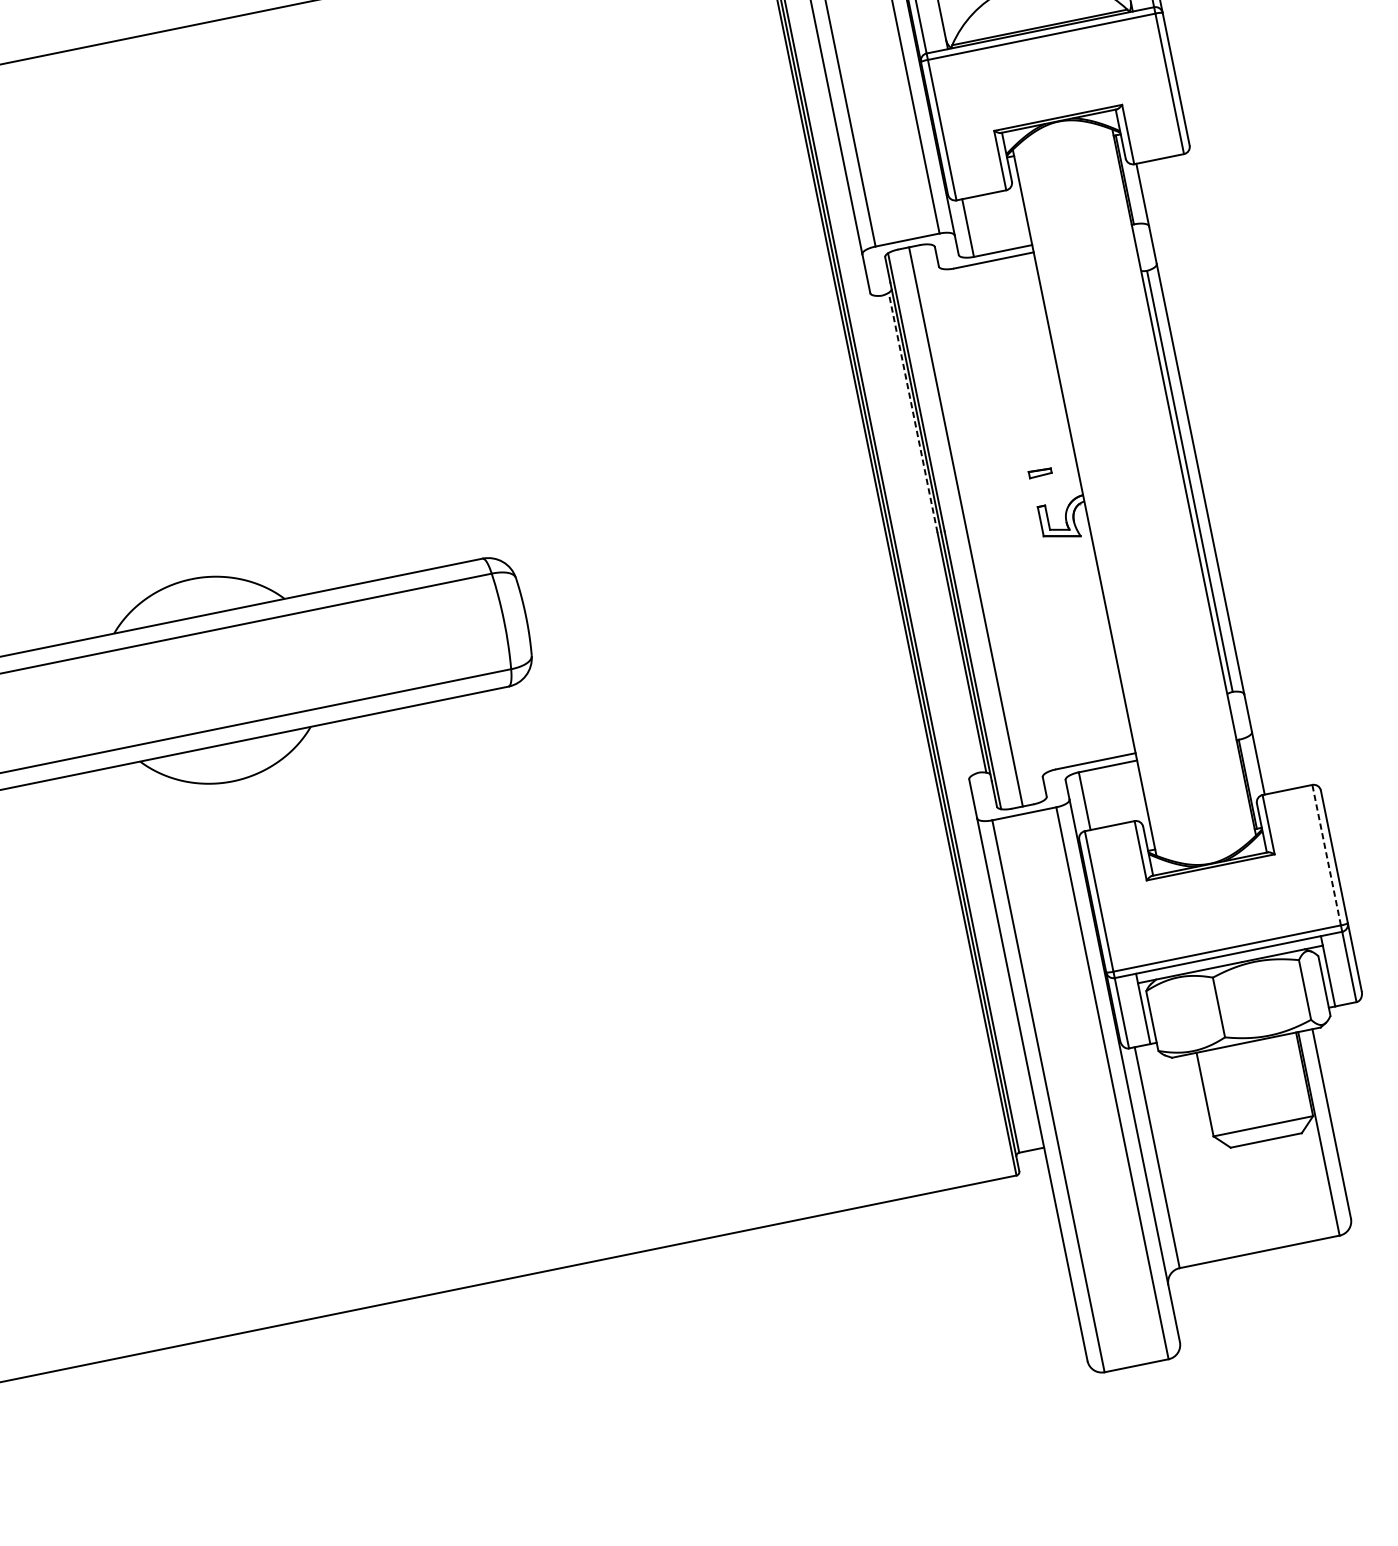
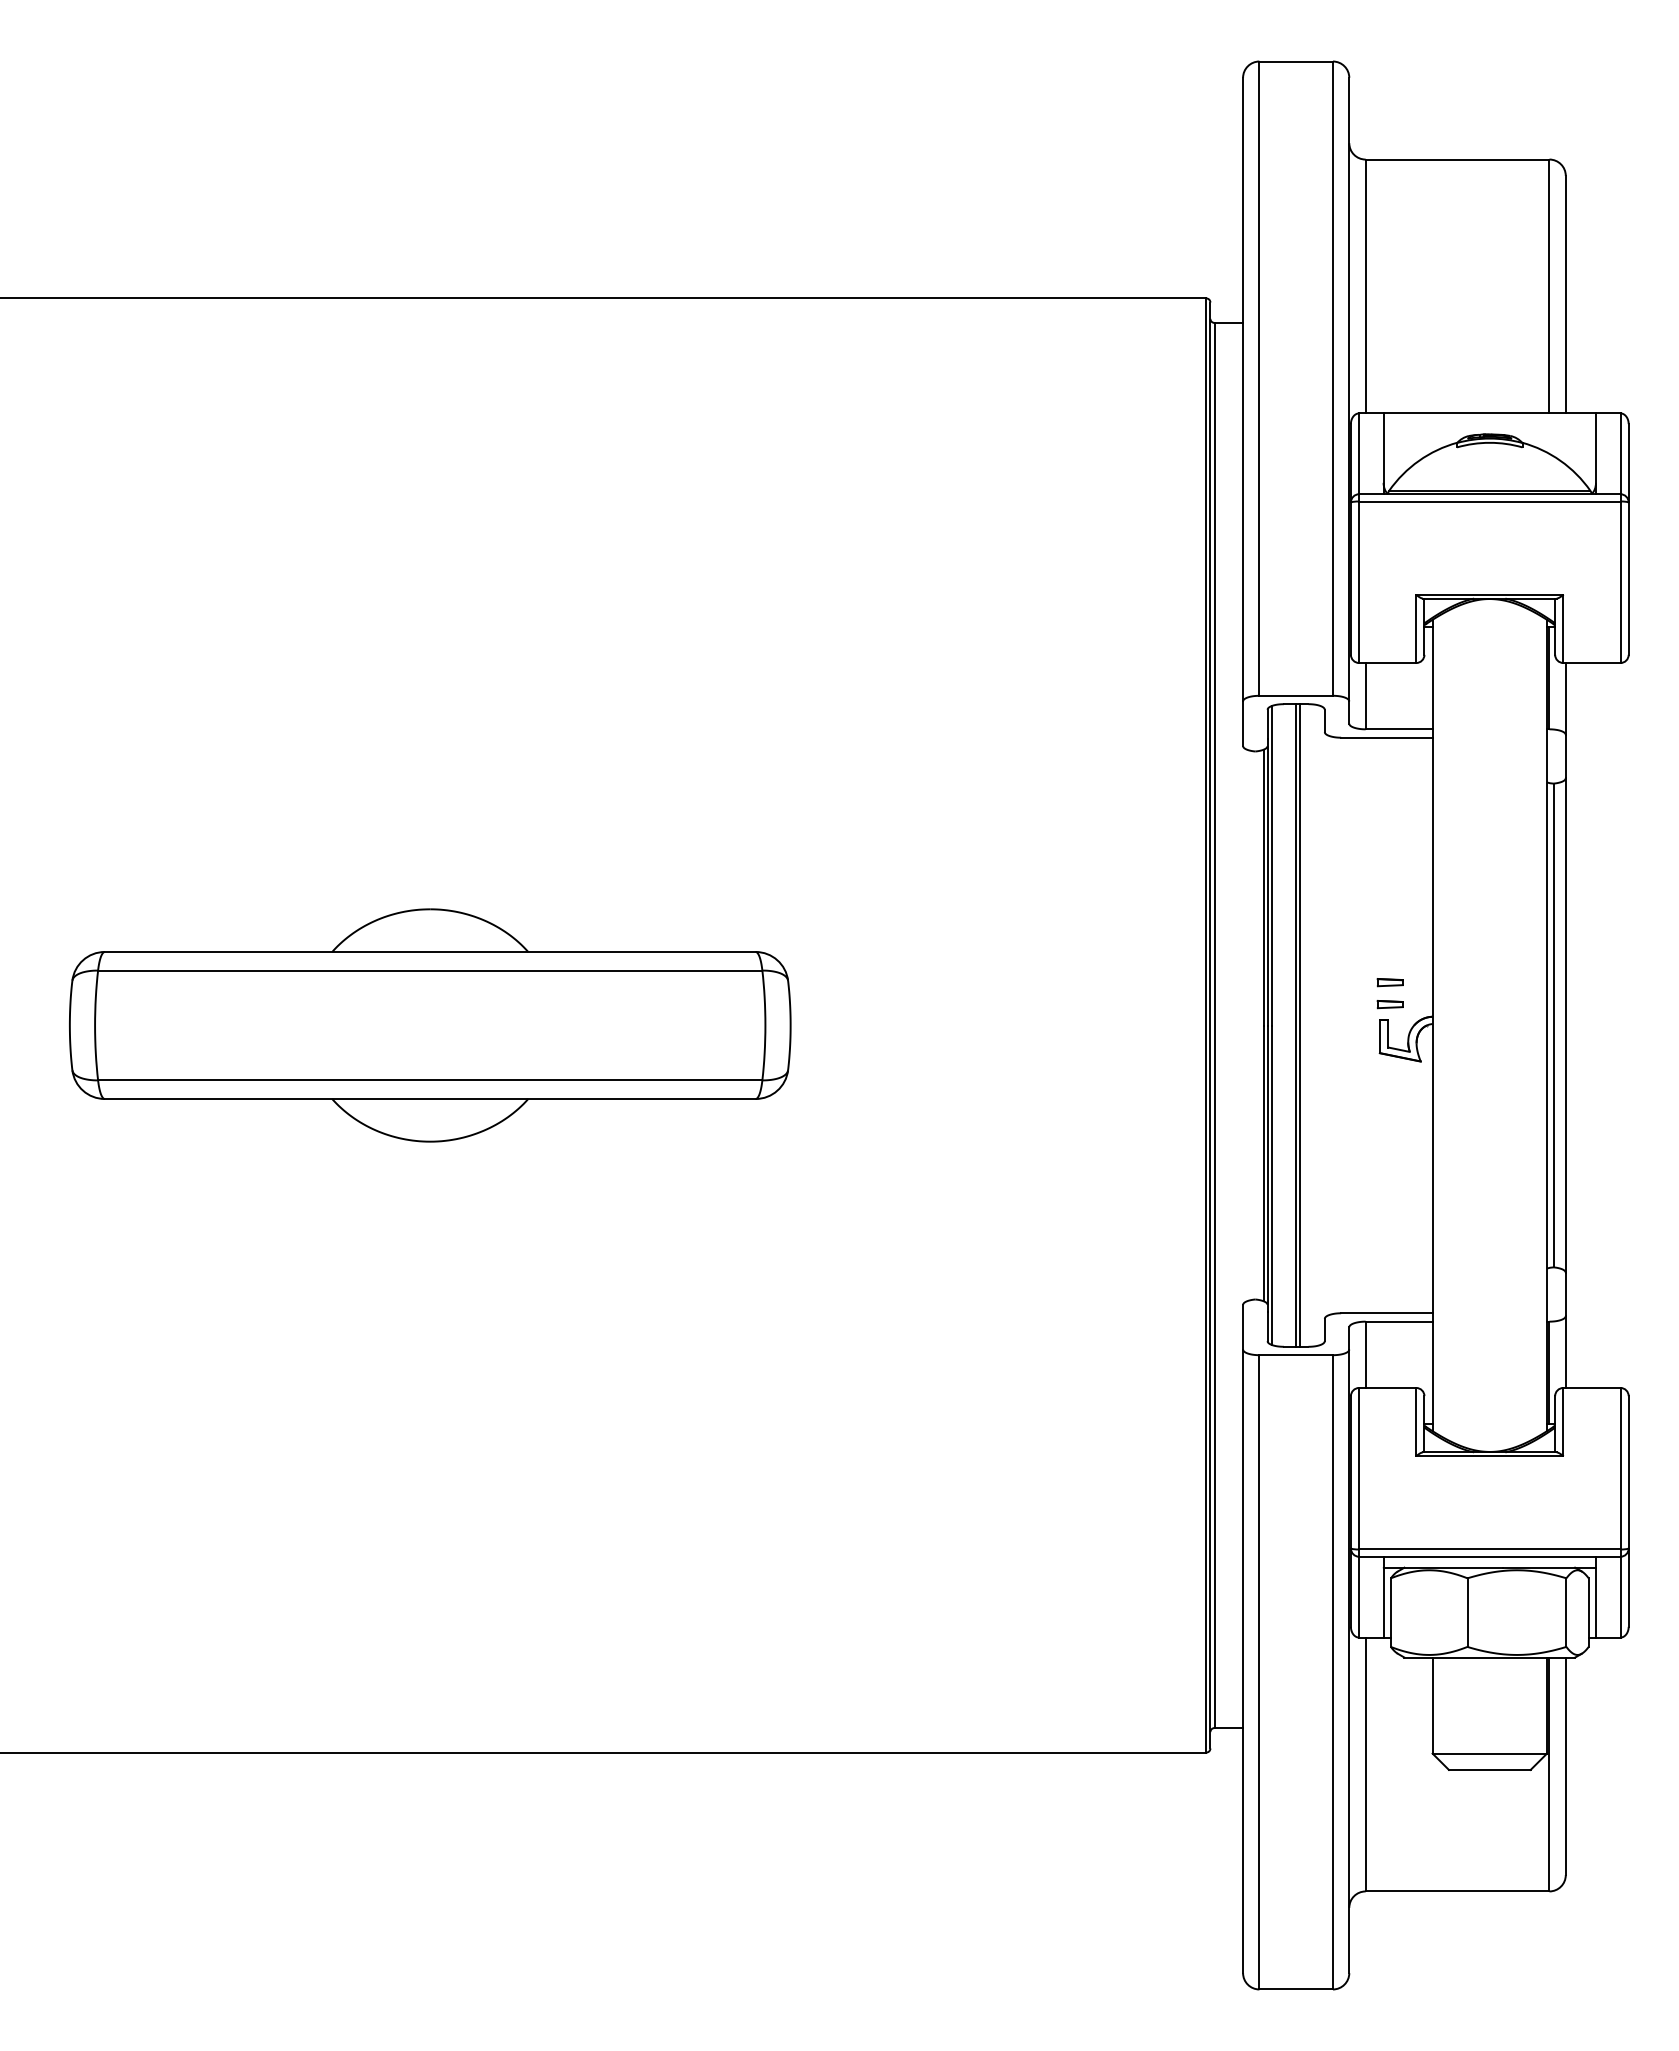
line: (913, 412) -> (1263, 887), dashed -> solid
part: (1043, 492) -> (1389, 1004), added
line: (969, 526) -> (1300, 1025), added
line: (1326, 855) -> (1620, 1468), dashed -> solid

